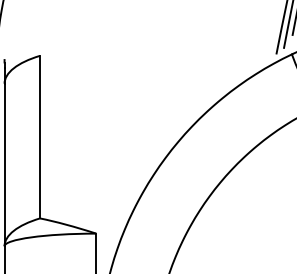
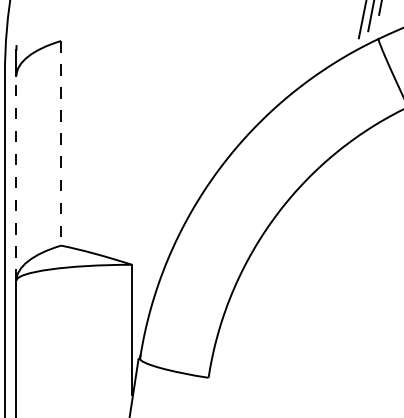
line: (40, 137) -> (61, 143), solid -> dashed
line: (4, 164) -> (16, 177), solid -> dashed

